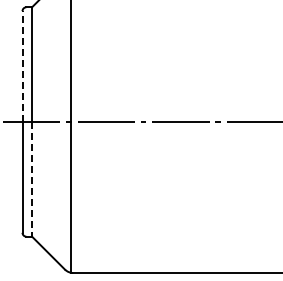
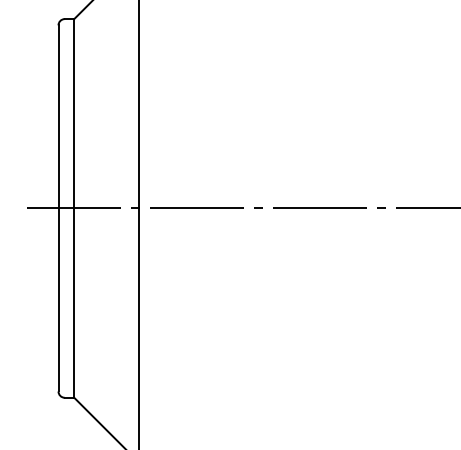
line: (22, 66) -> (58, 116), dashed -> solid
line: (32, 179) -> (74, 303), dashed -> solid

